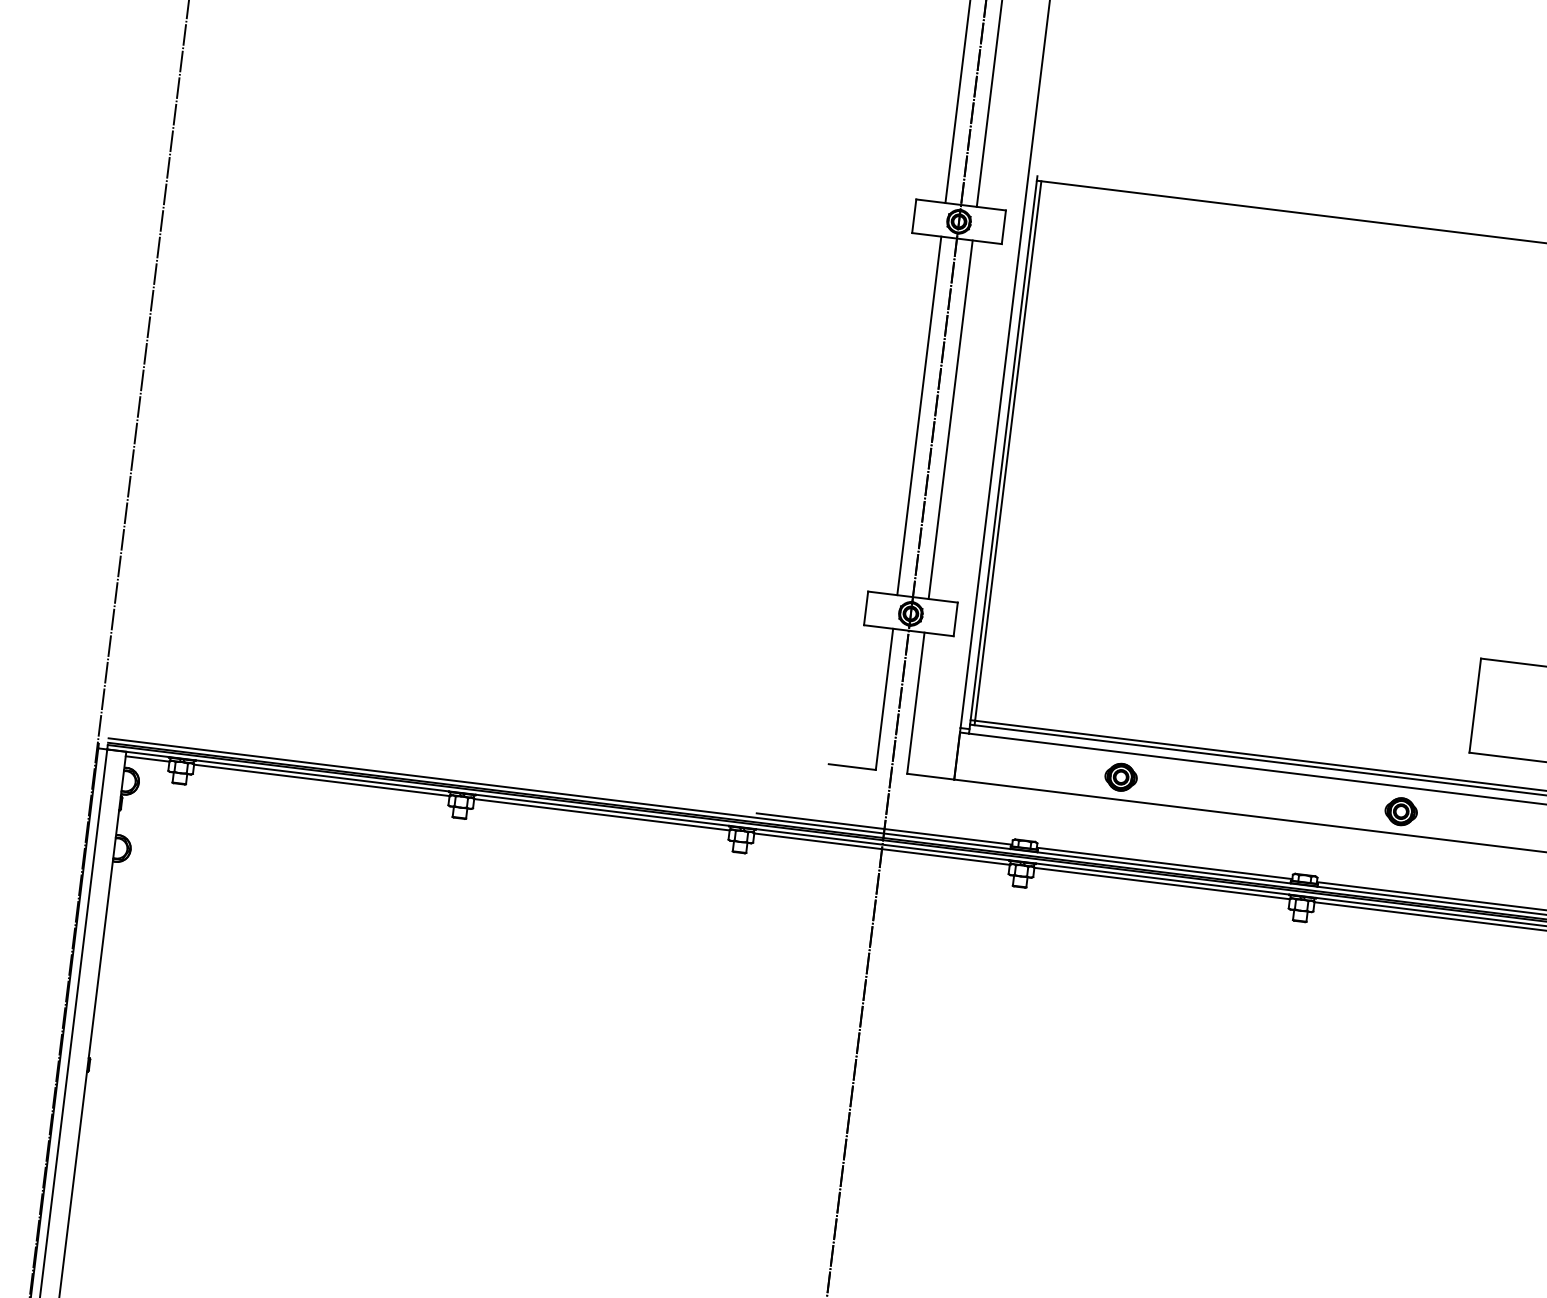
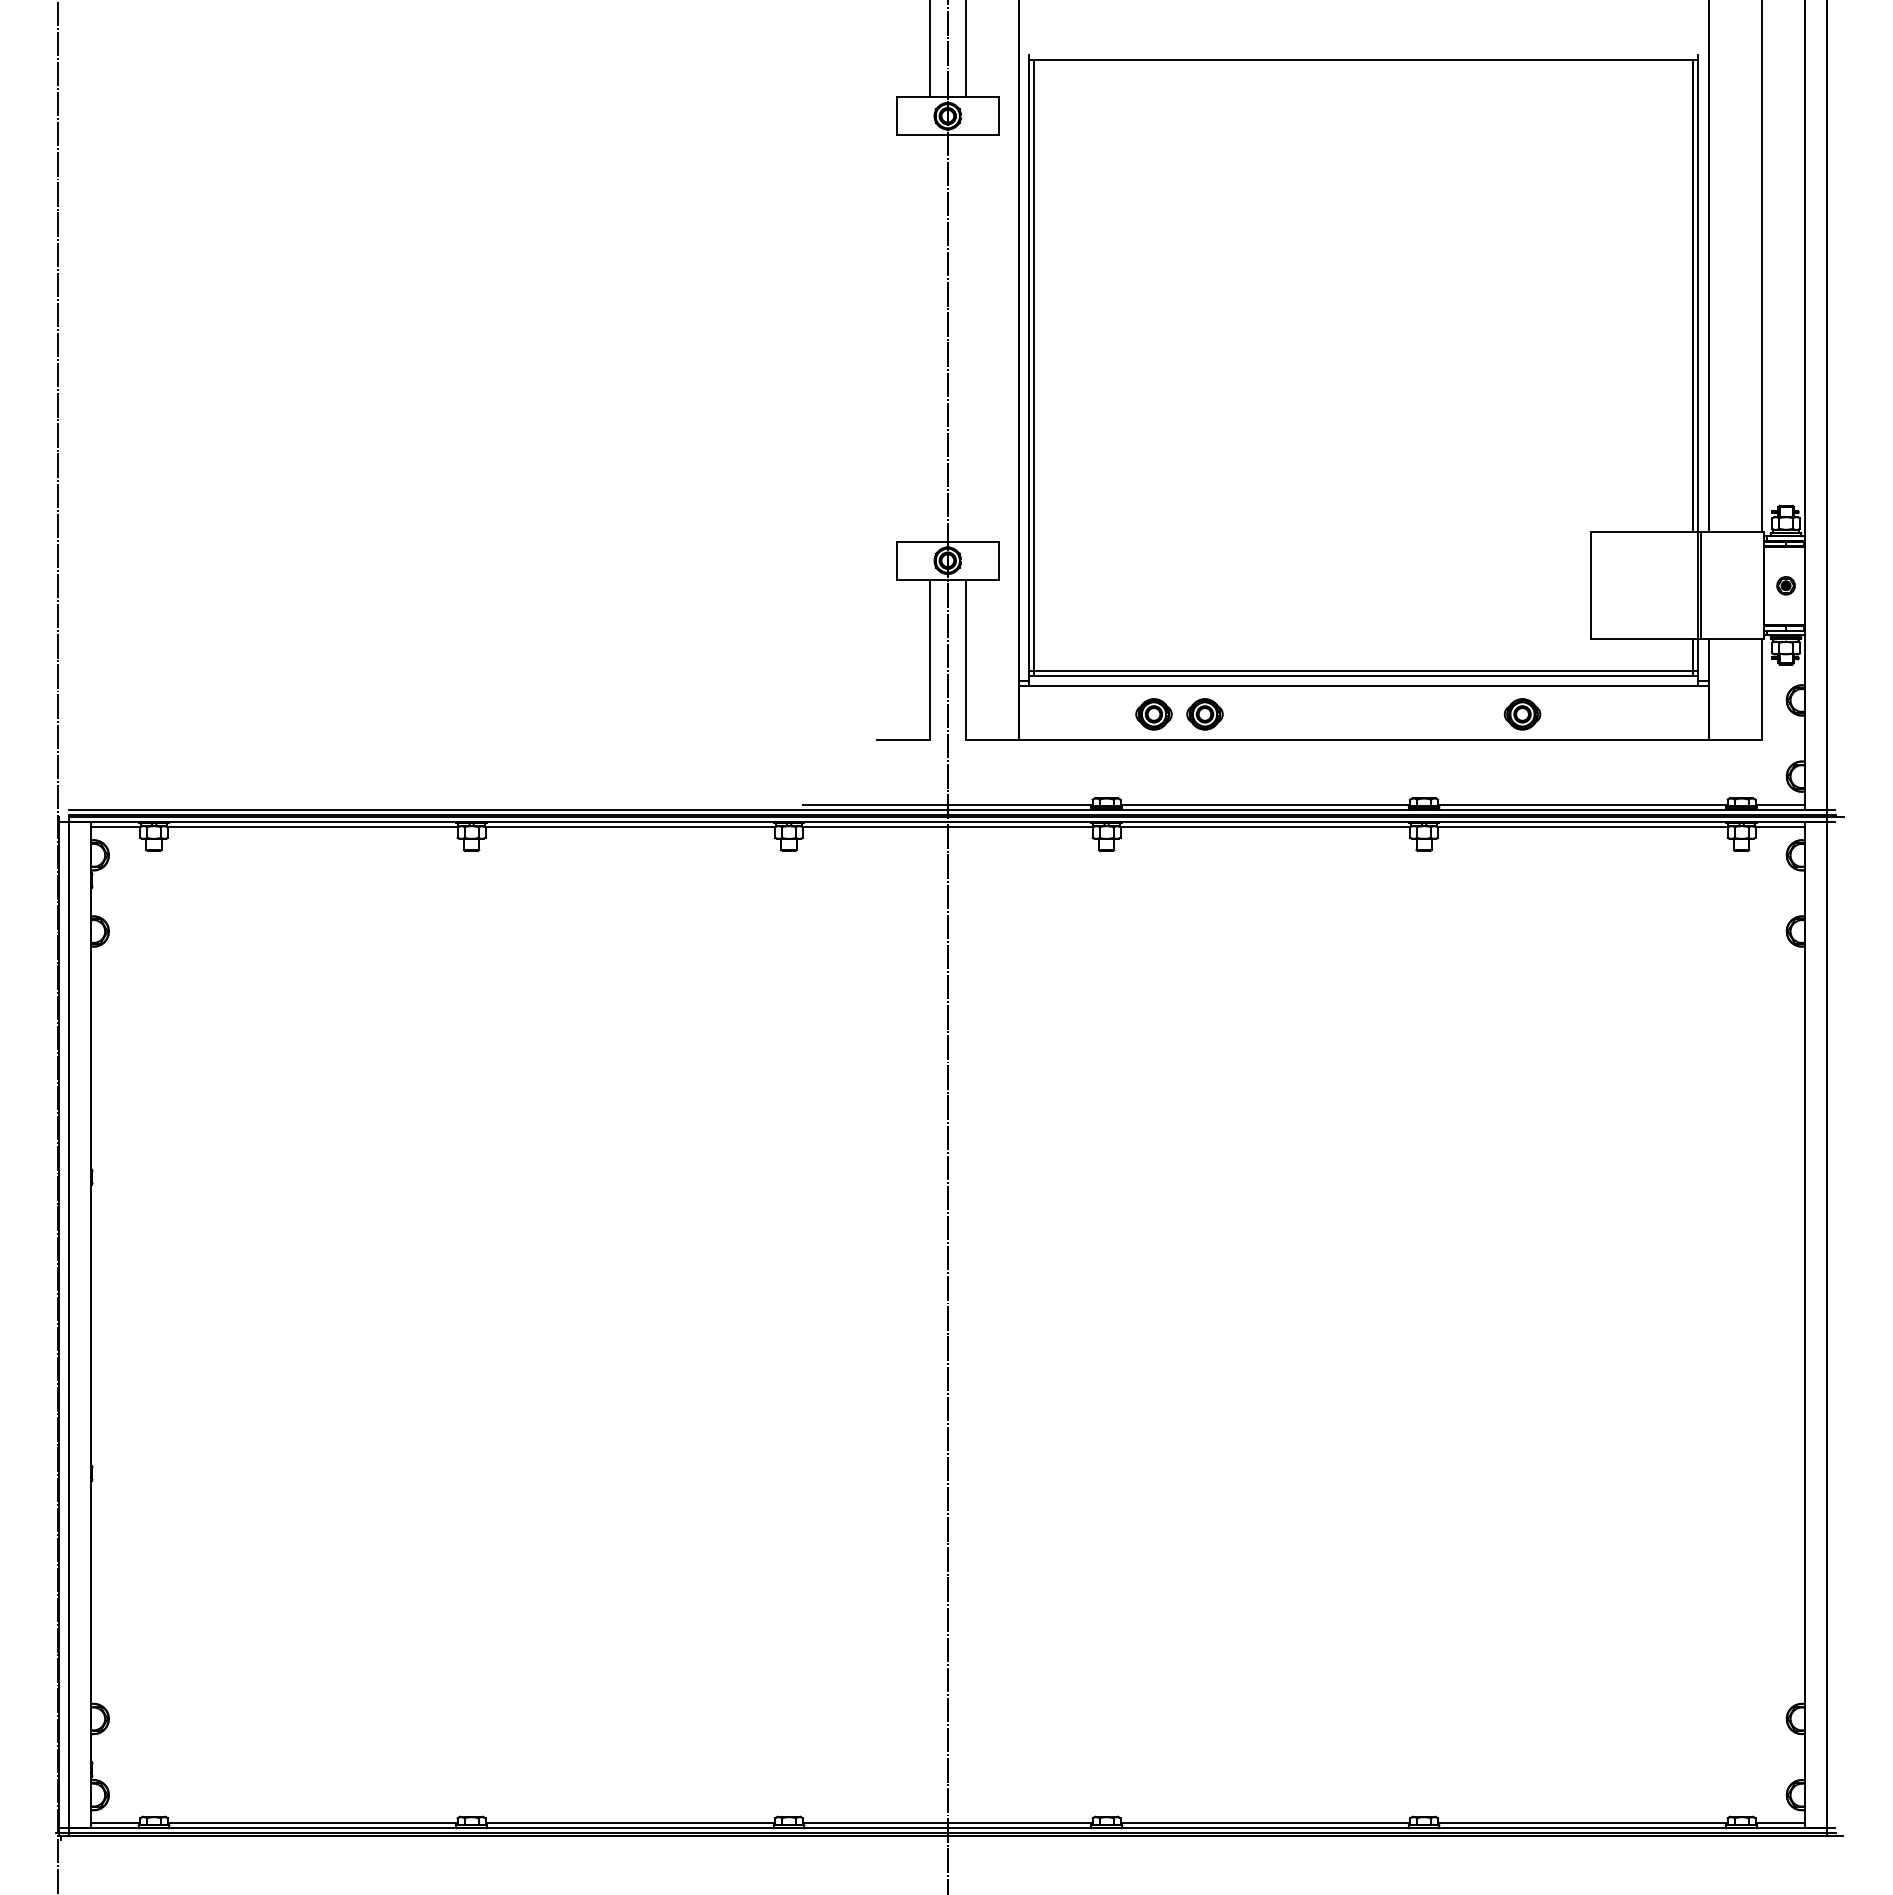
line: (919, 415) -> (930, 338), removed
line: (950, 419) -> (965, 338), removed
part: (1075, 771) -> (1153, 714), added

